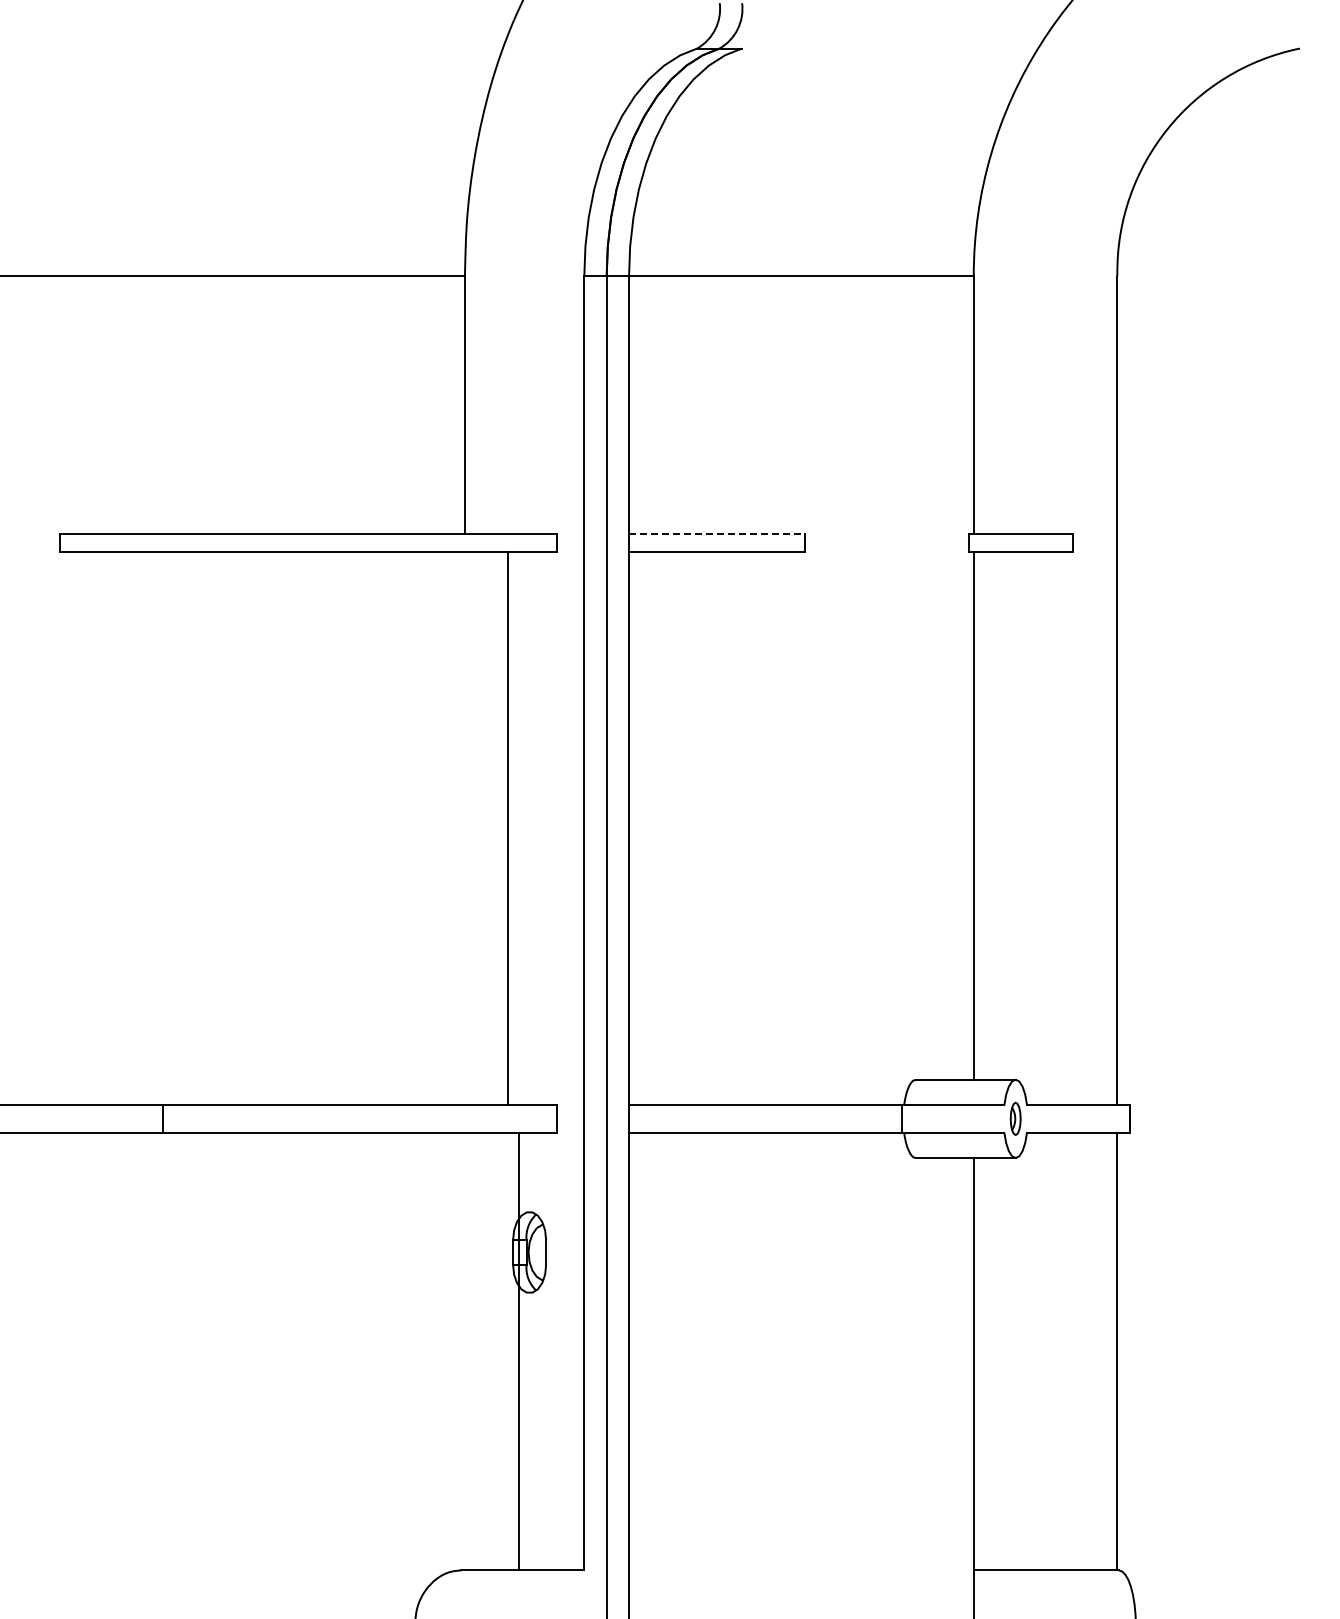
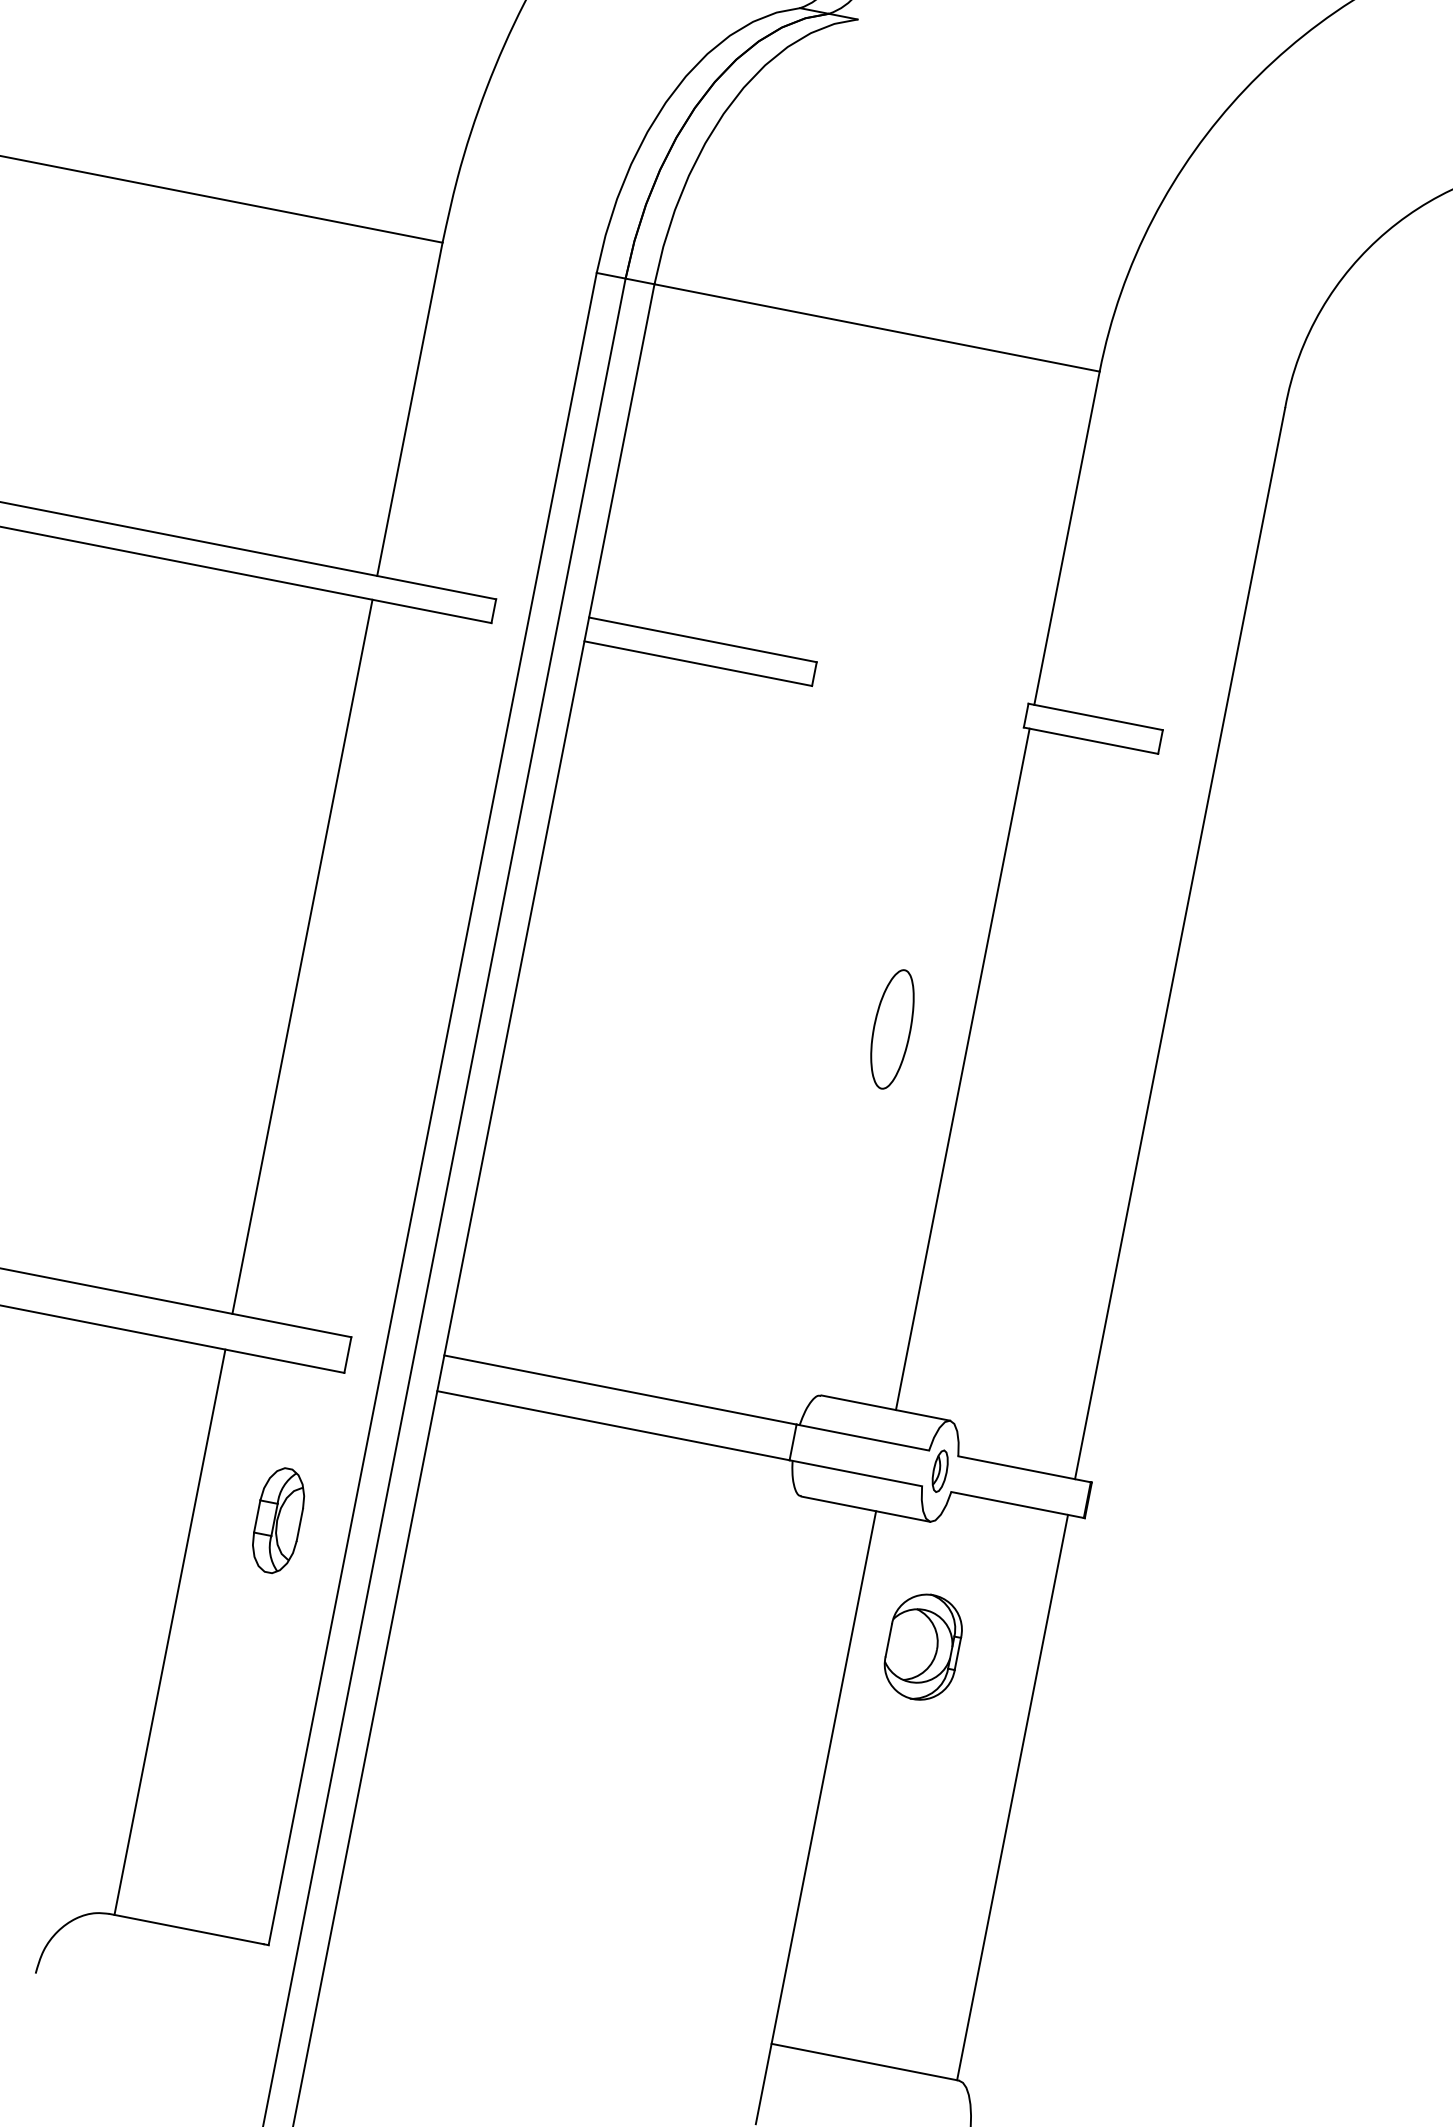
line: (717, 533) -> (703, 639), dashed -> solid
part: (914, 796) -> (891, 1029), added
line: (507, 828) -> (301, 956), moved
part: (1028, 1252) -> (922, 1647), added
line: (518, 1351) -> (169, 1632), moved

